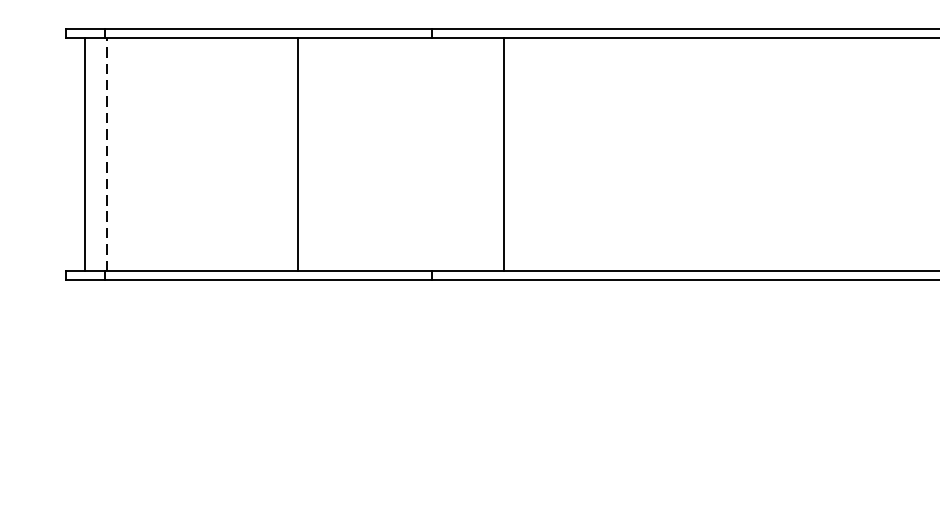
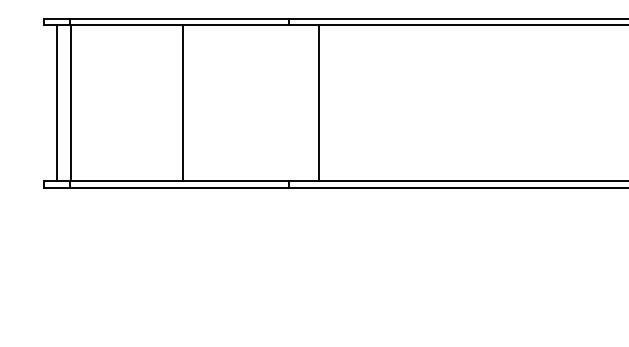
line: (106, 154) -> (71, 103), dashed -> solid
line: (298, 154) -> (183, 103), moved
line: (504, 154) -> (319, 103), moved

